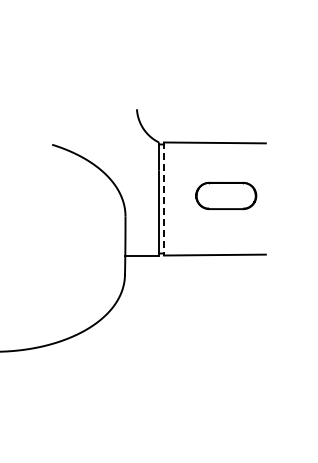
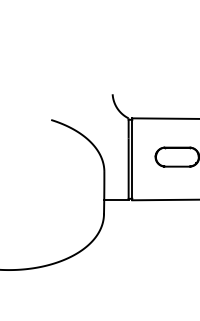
line: (164, 199) -> (132, 159), dashed -> solid

